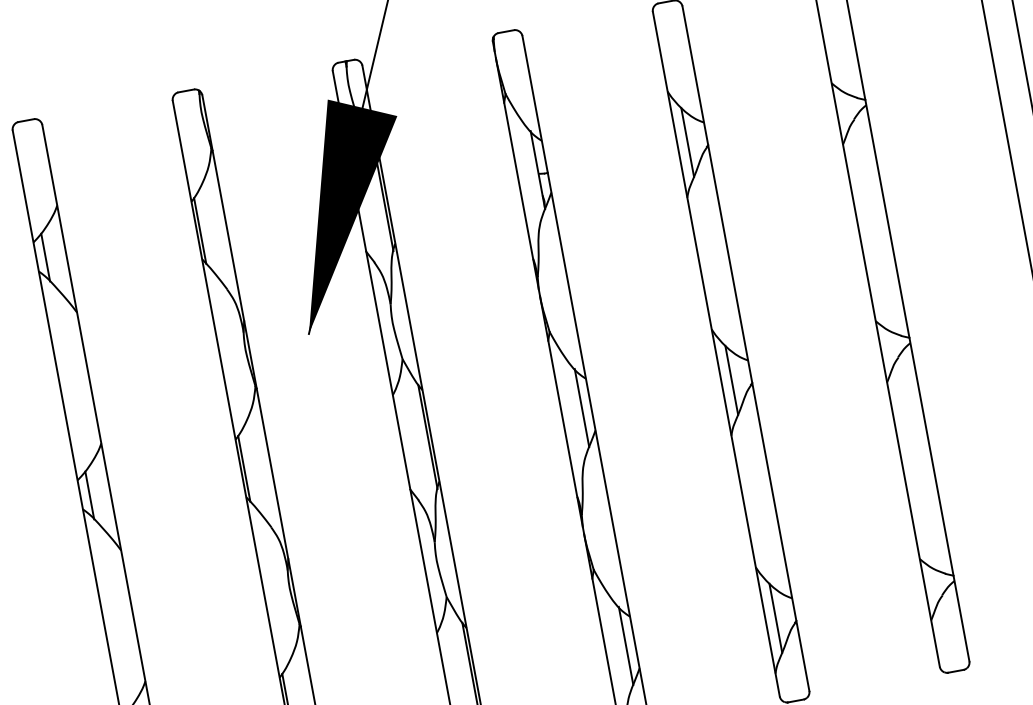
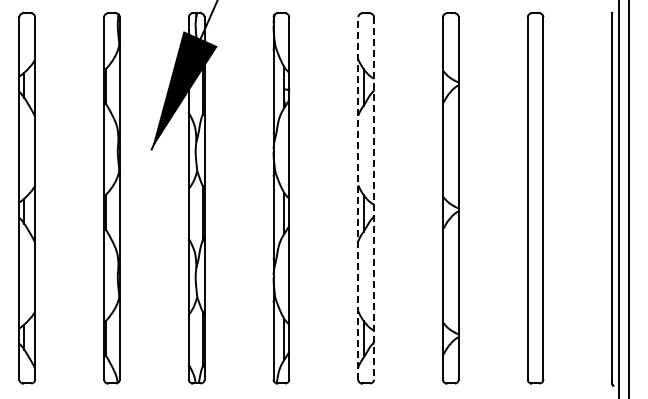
line: (745, 348) -> (373, 198), solid -> dashed
line: (716, 352) -> (358, 197), solid -> dashed

